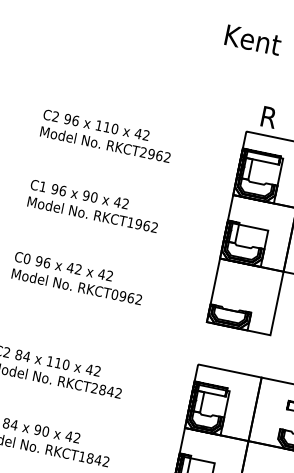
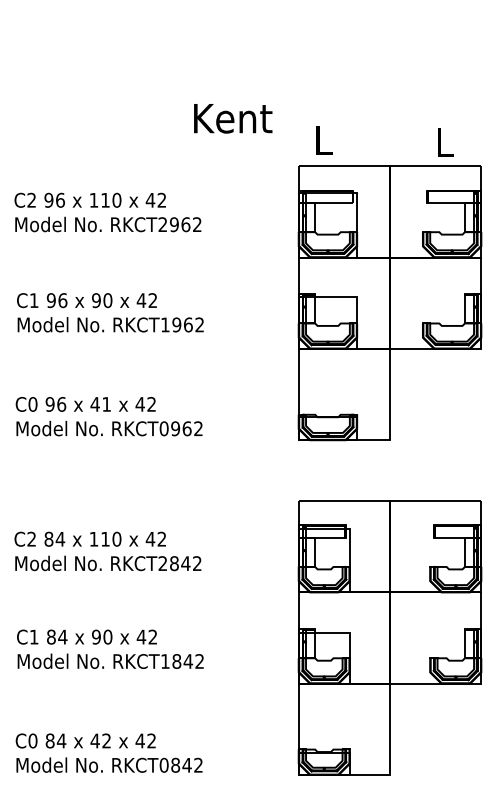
text: (253, 40) -> (233, 118), moved
text: (269, 116) -> (326, 139), R -> L
text: (78, 269) -> (106, 404), 42 -> 41

